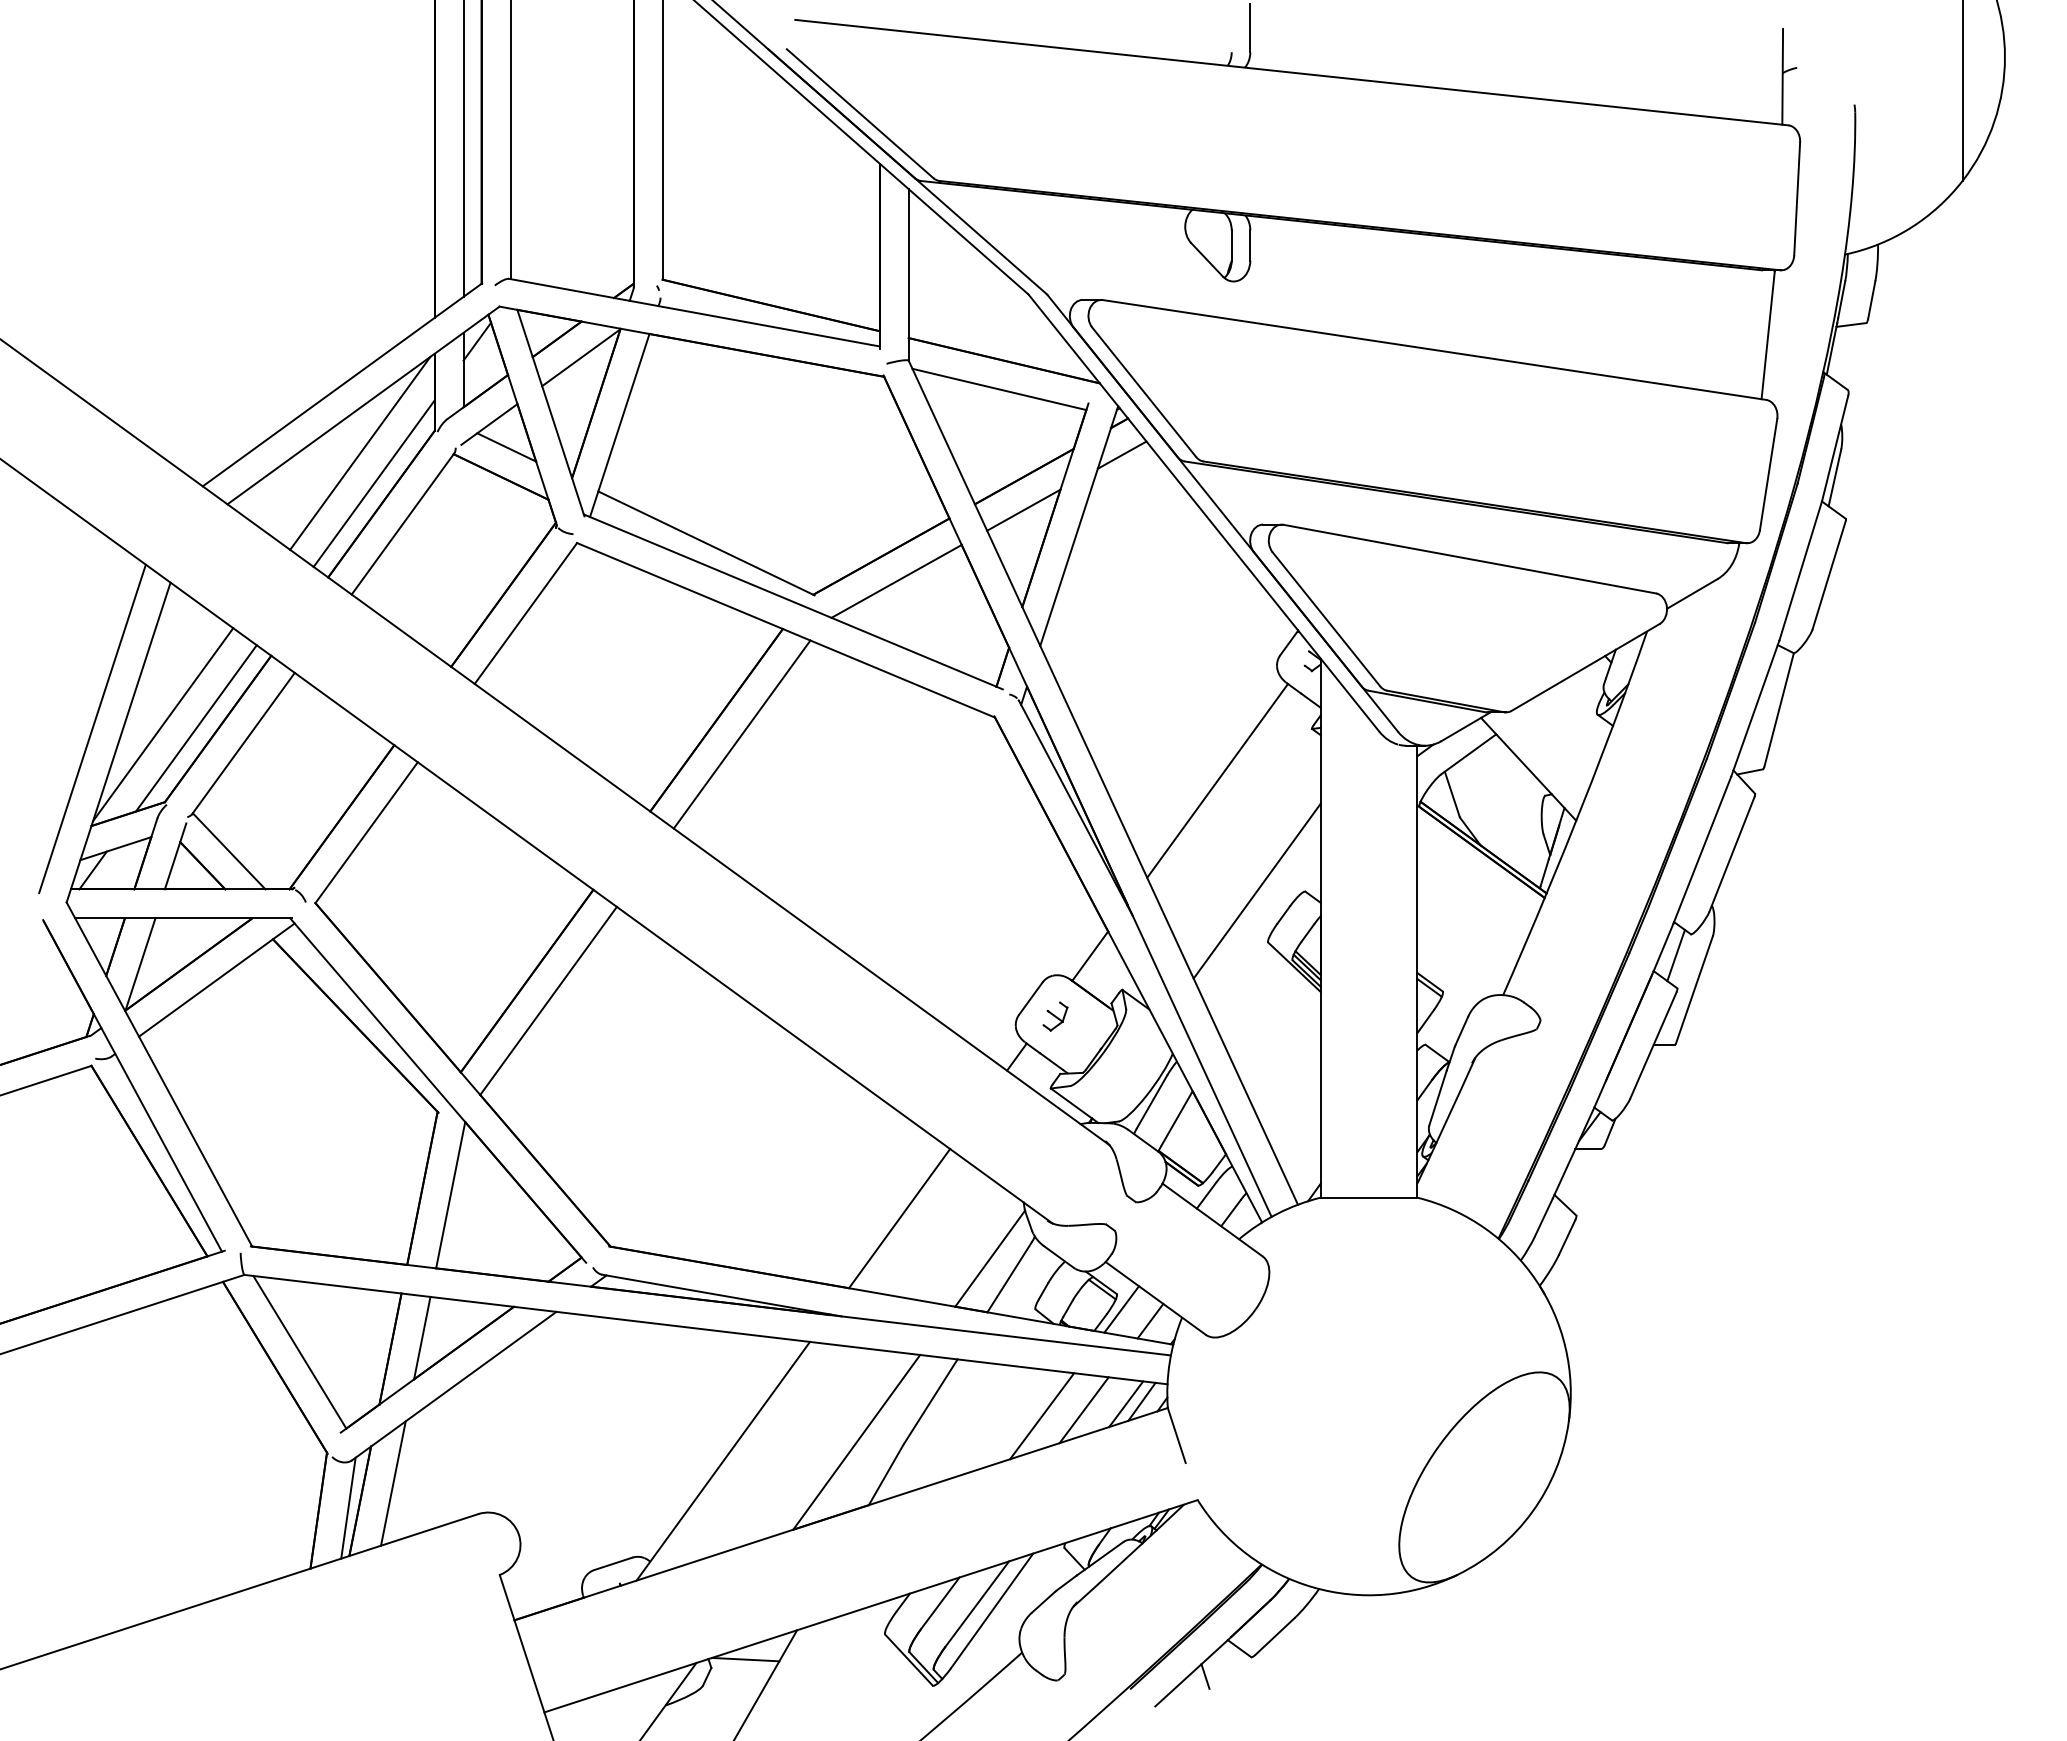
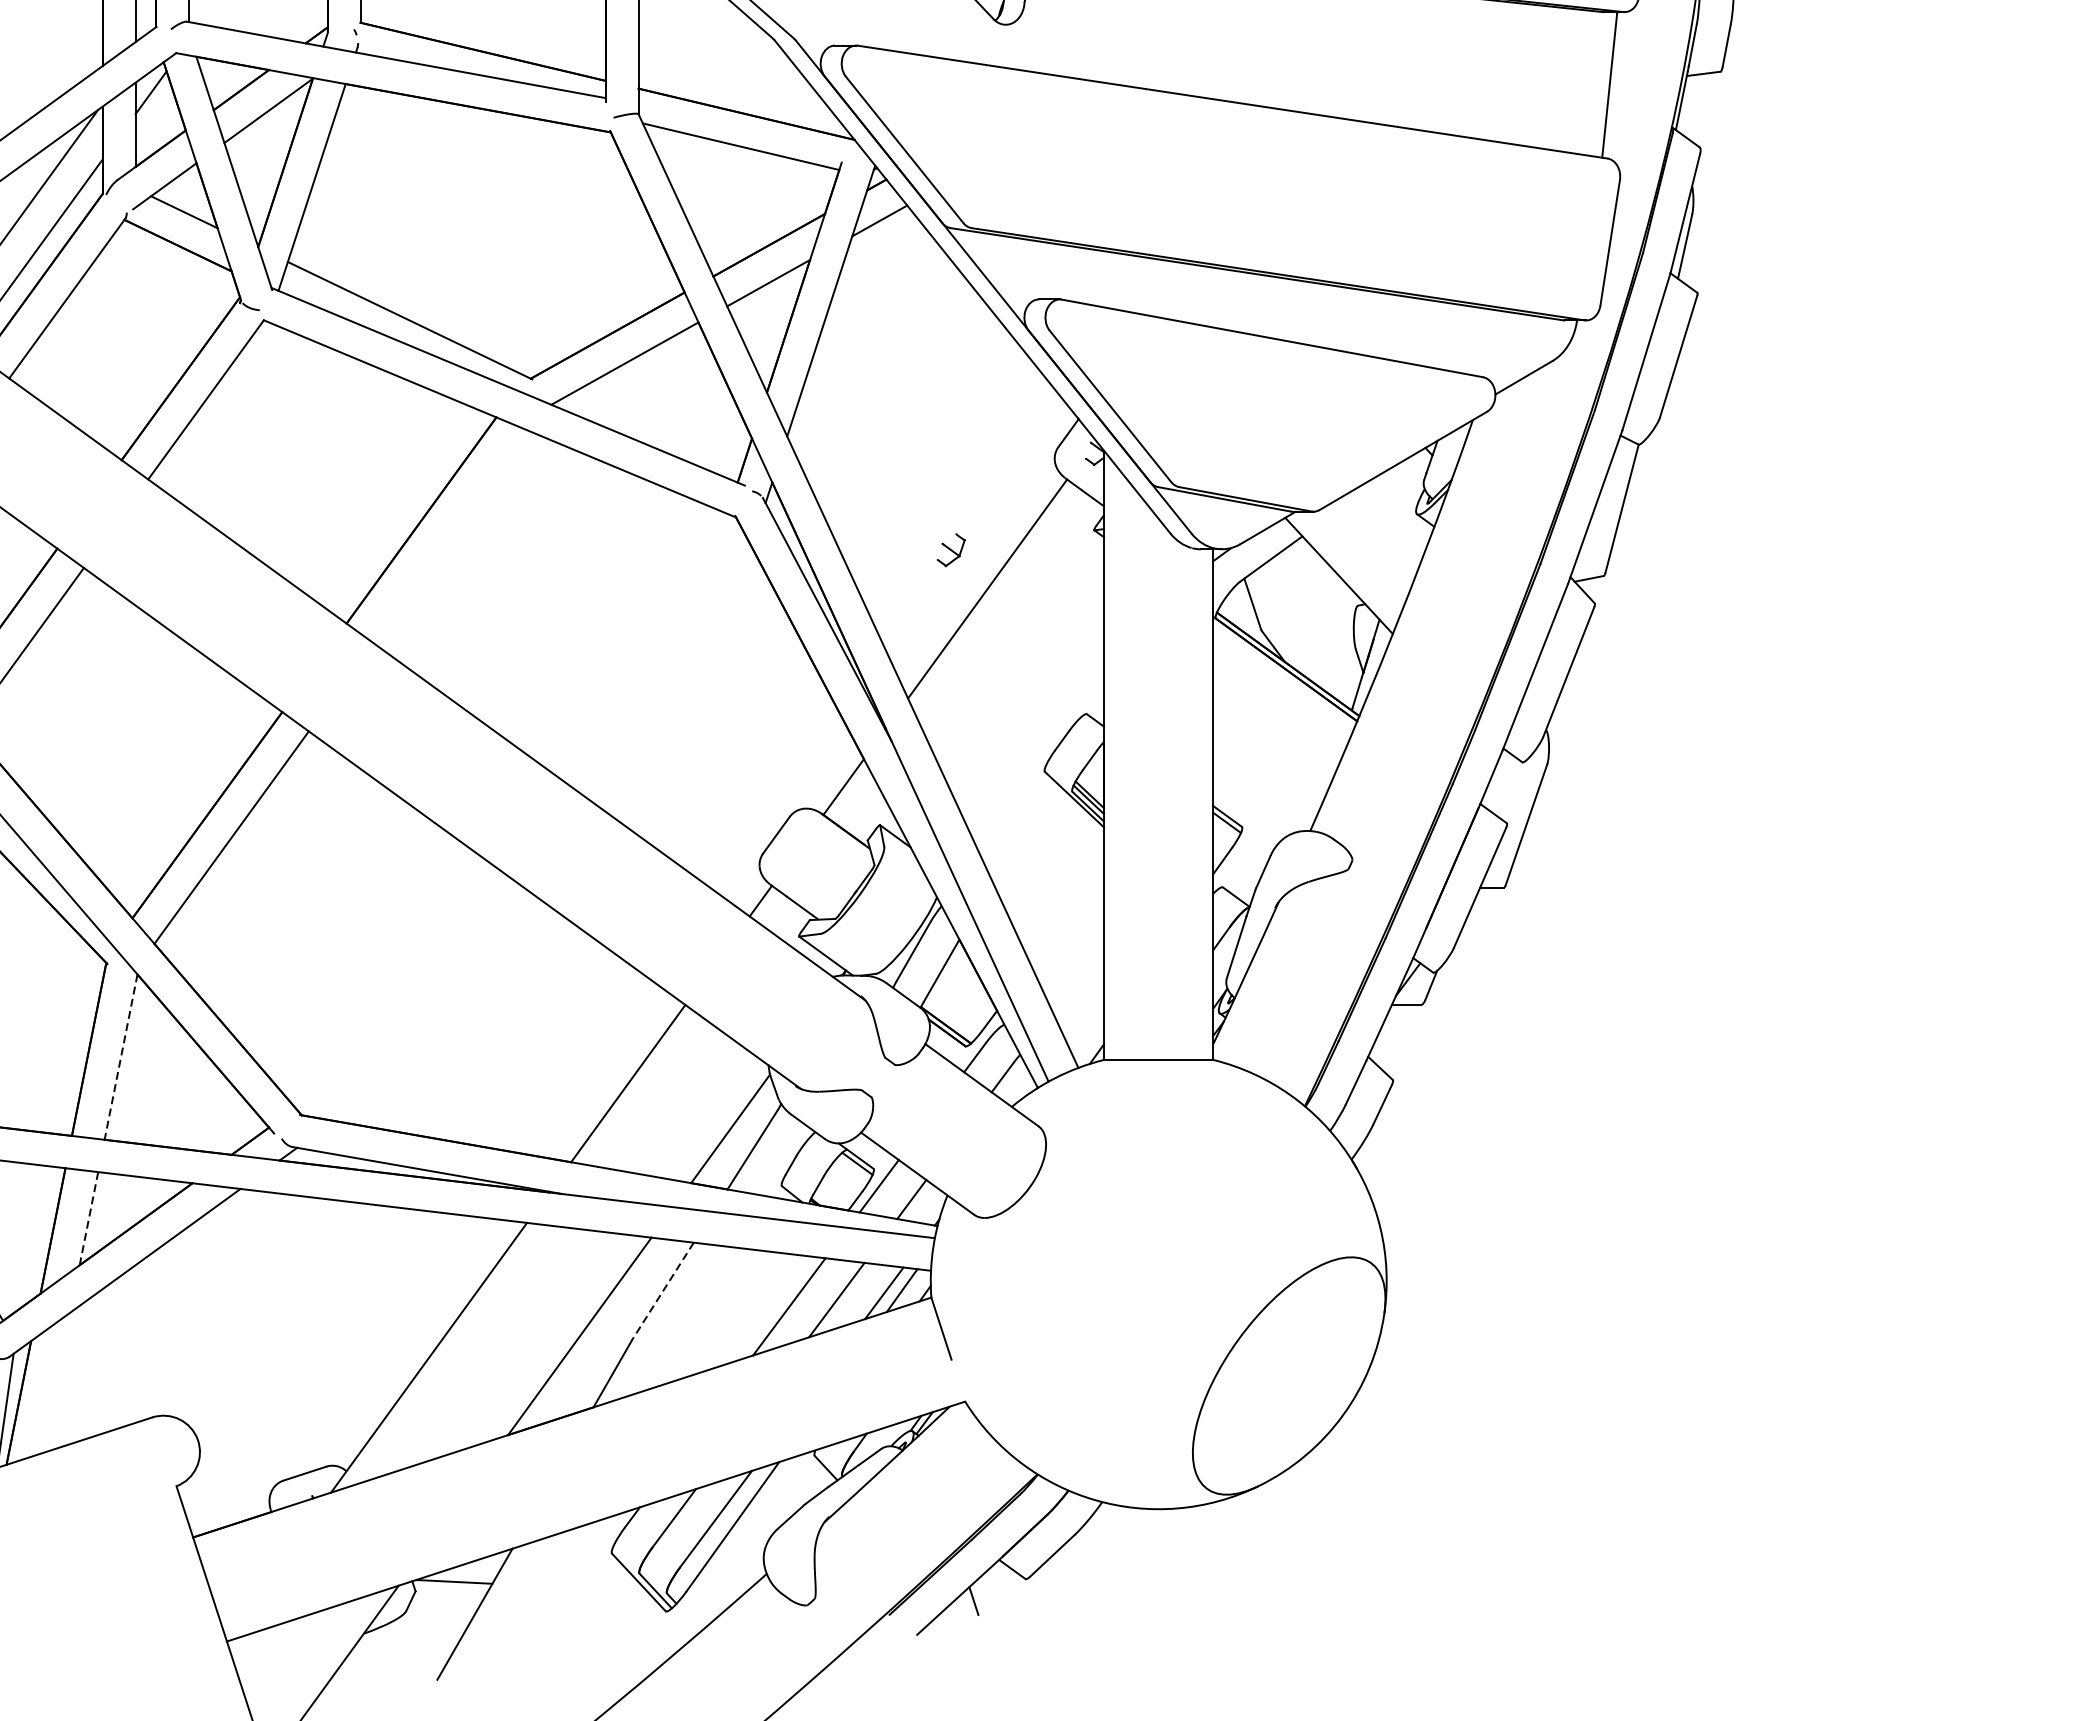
line: (741, 734) -> (449, 536), removed
line: (1256, 890) -> (1031, 712), removed
line: (1675, 955) -> (1504, 786), removed
part: (1055, 1016) -> (951, 550), moved
line: (450, 1195) -> (120, 1057), solid -> dashed
line: (422, 1338) -> (89, 1219), solid -> dashed
line: (930, 1401) -> (663, 1290), solid -> dashed
line: (393, 1483) -> (56, 1382), removed

